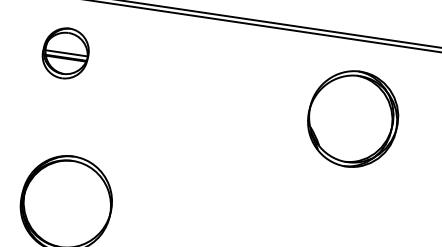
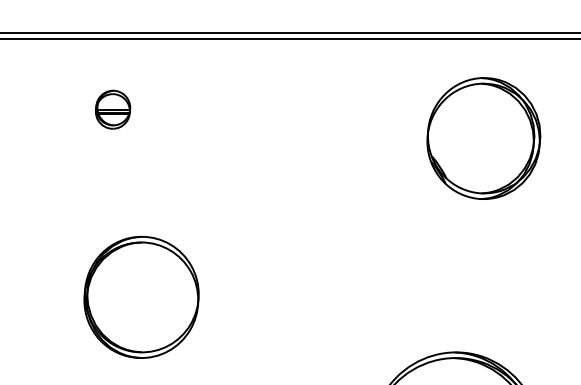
part: (65, 53) -> (112, 109), size x0.6

